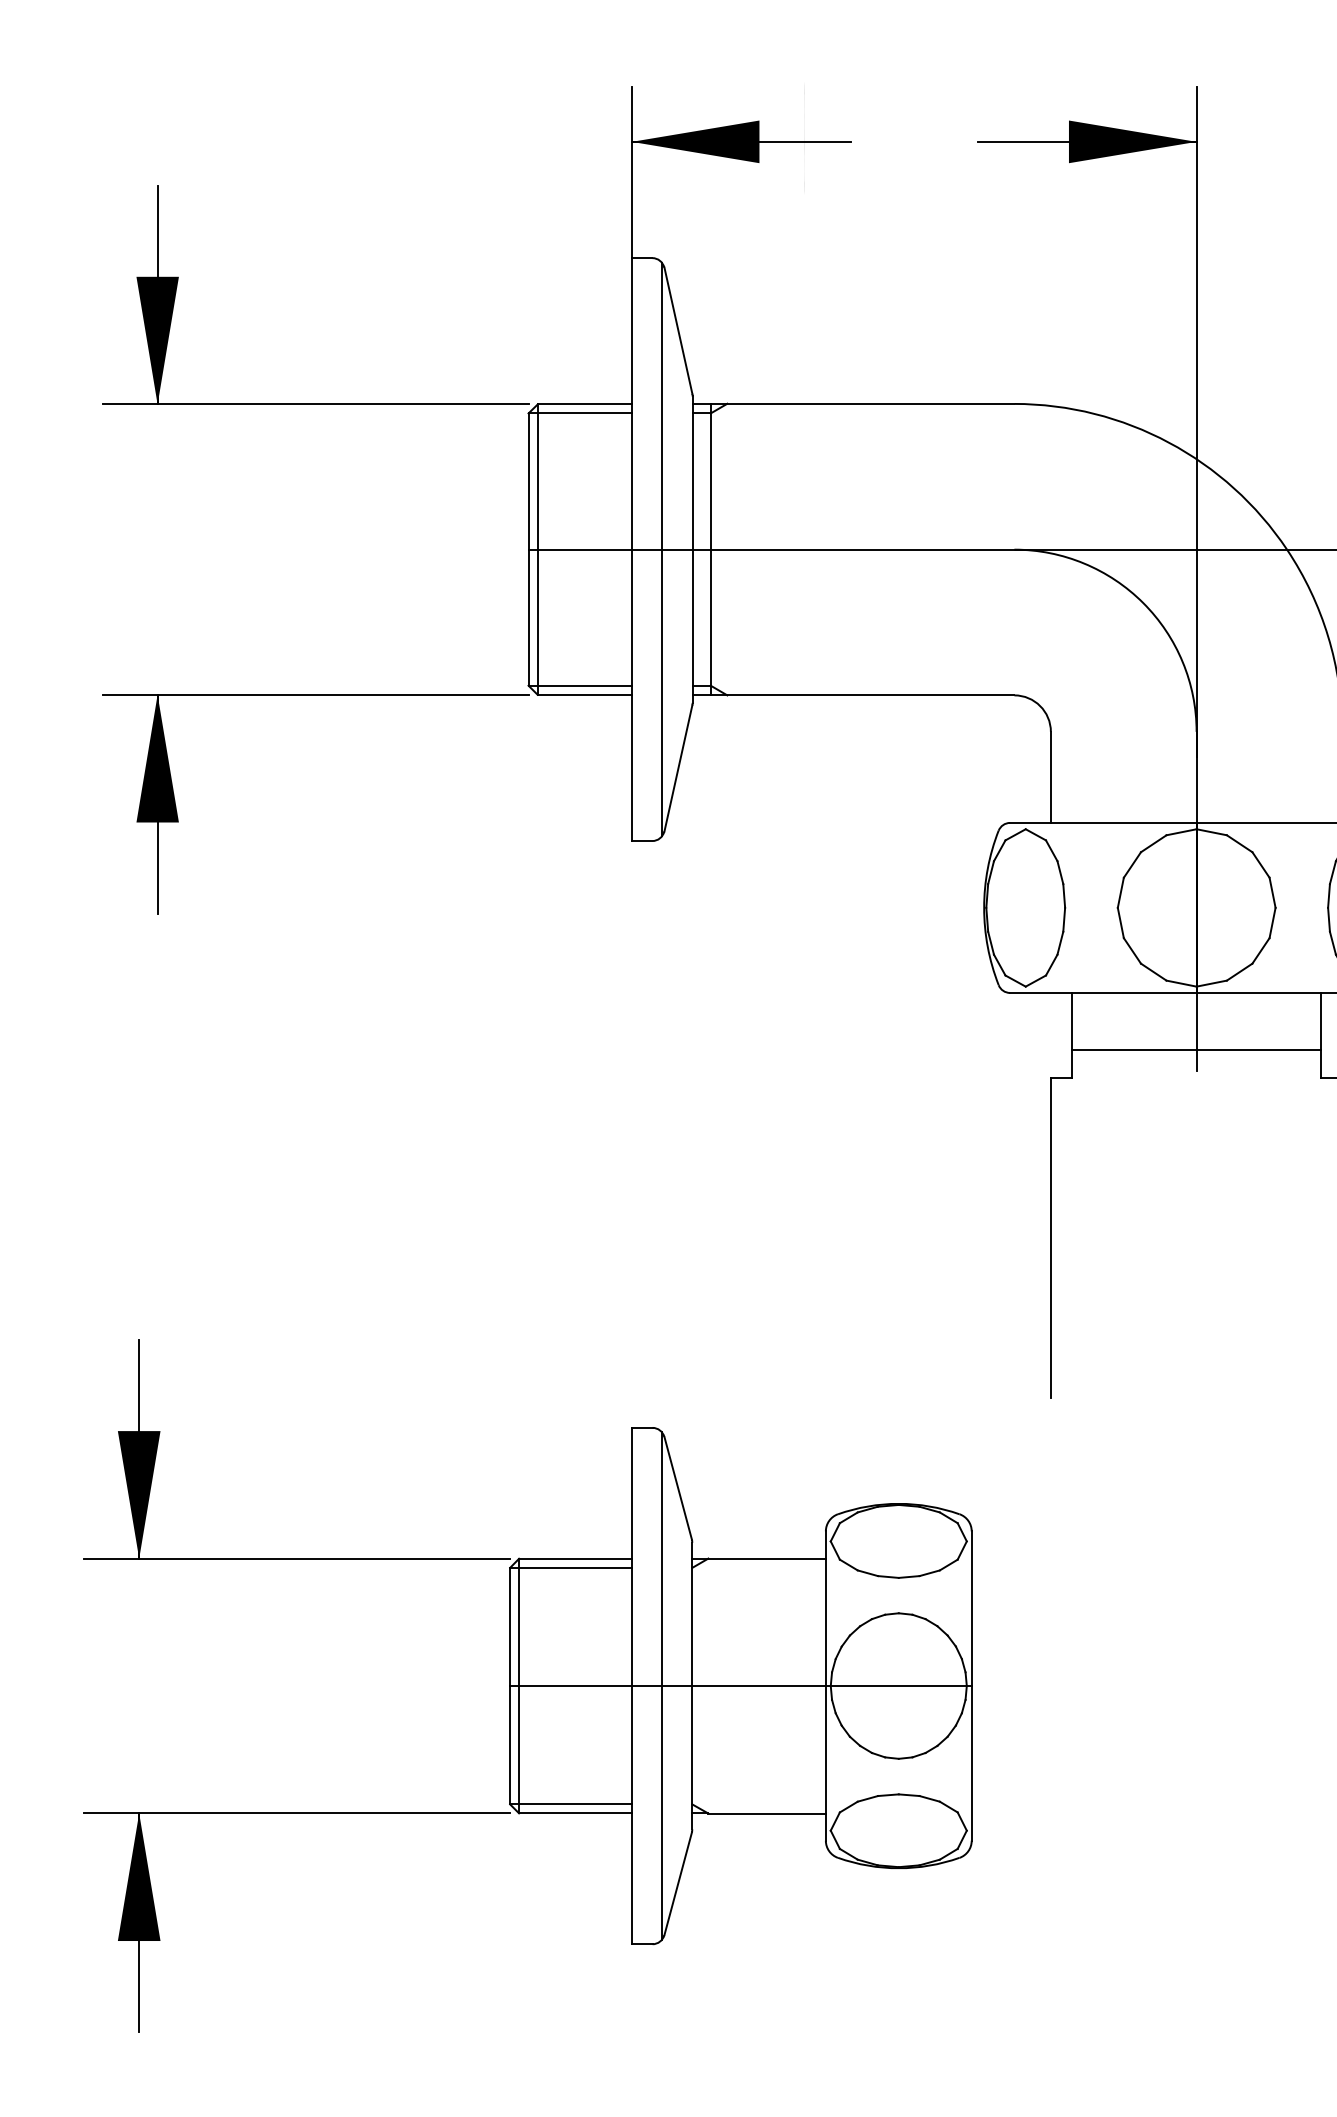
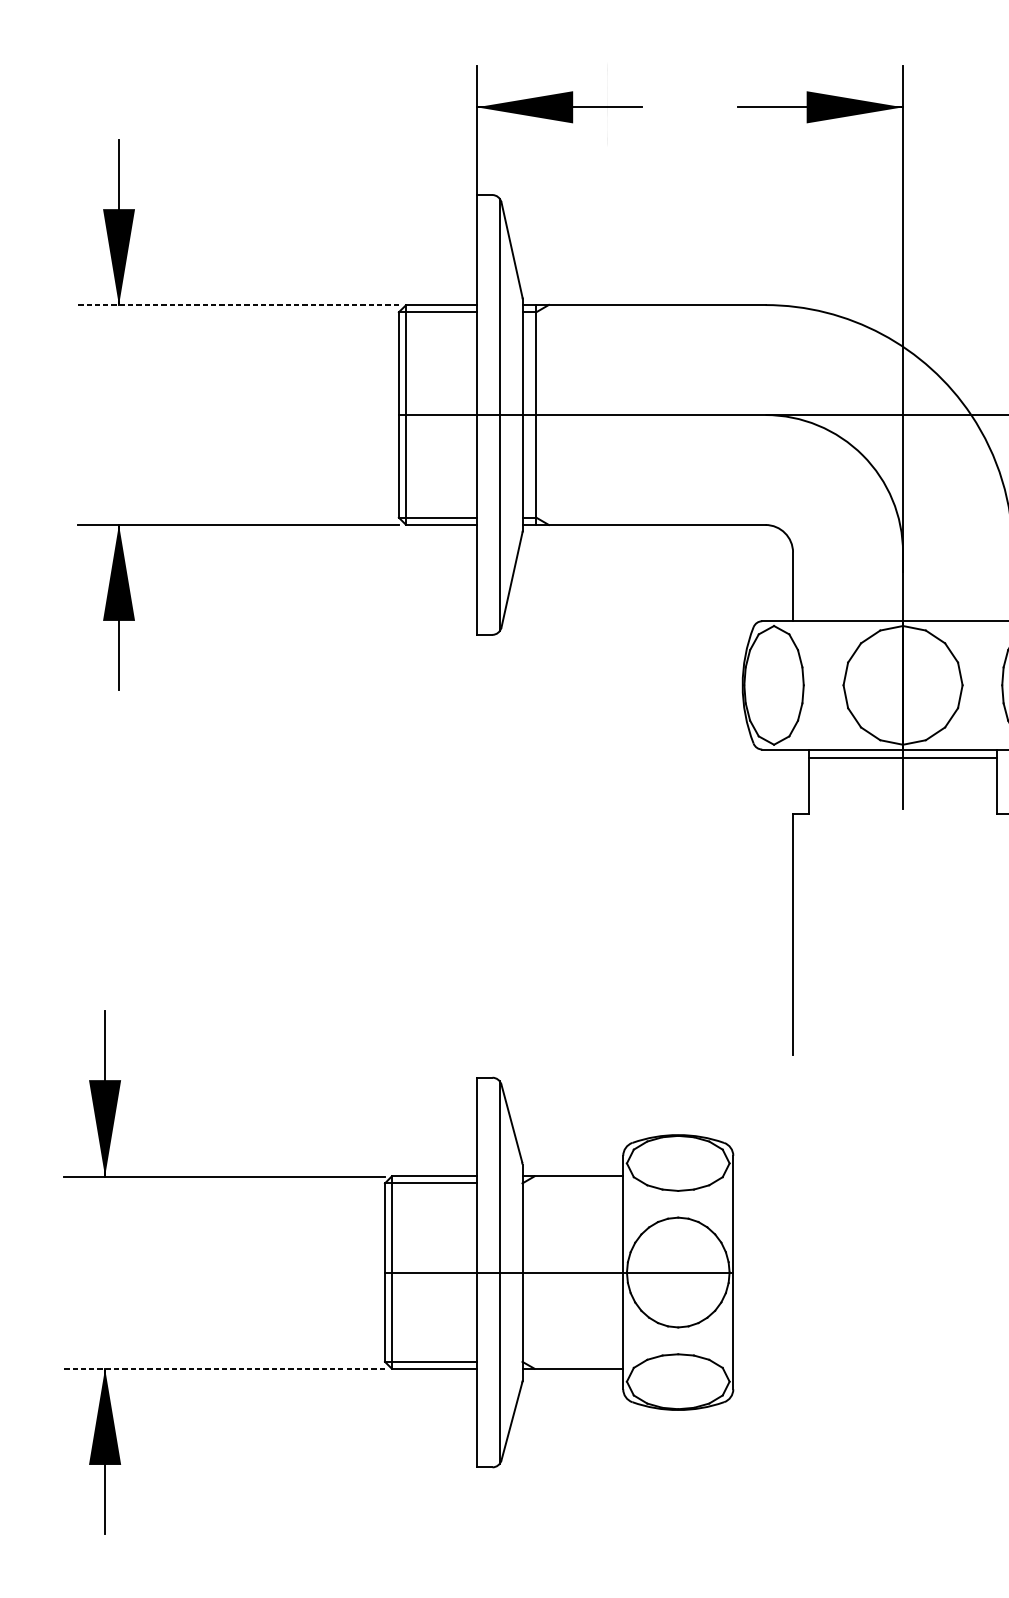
line: (315, 404) -> (238, 305), solid -> dashed
line: (1196, 1049) -> (902, 758), moved
line: (297, 1813) -> (224, 1368), solid -> dashed

